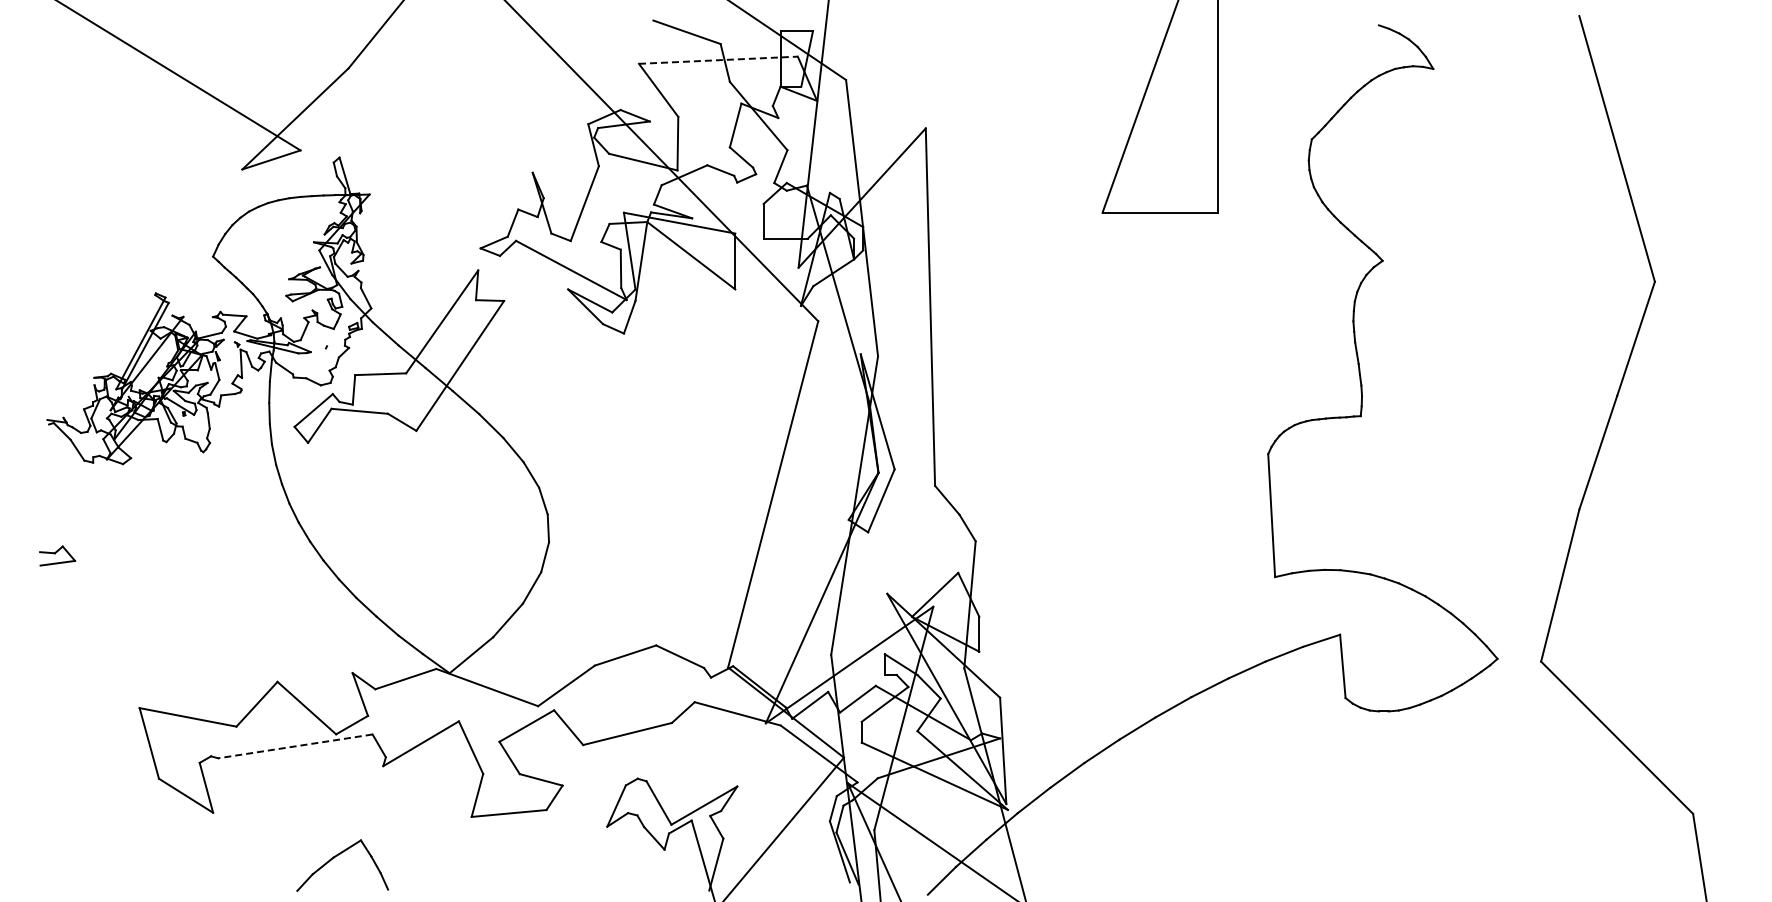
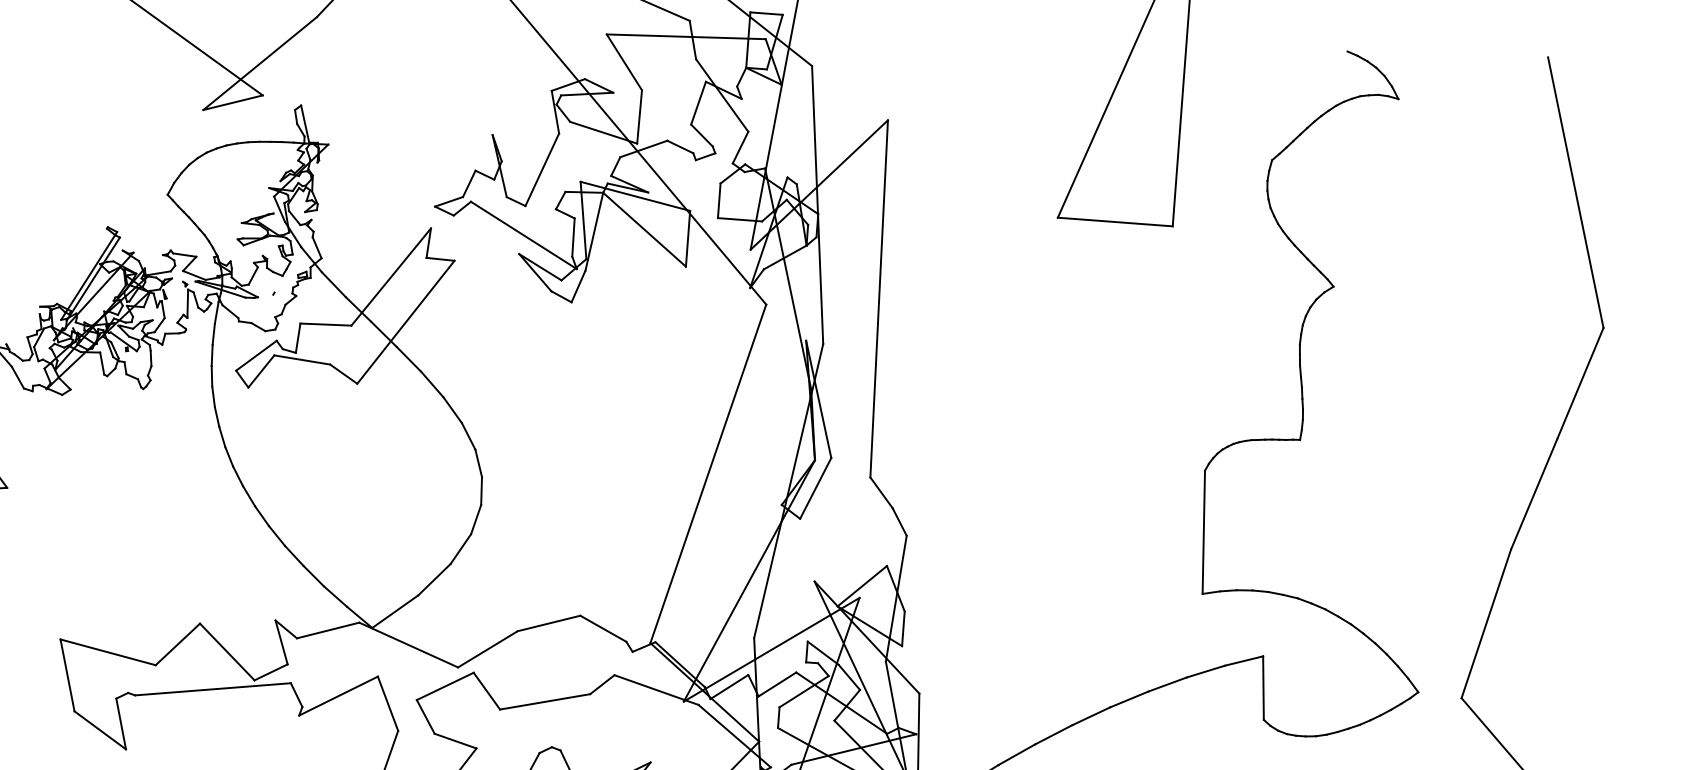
line: (718, 60) -> (686, 37), dashed -> solid
line: (294, 746) -> (212, 689), dashed -> solid

